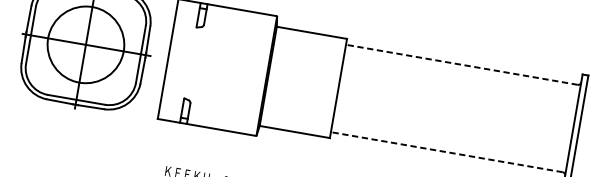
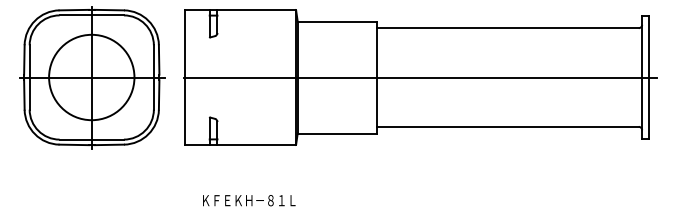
line: (461, 65) -> (507, 28), dashed -> solid
line: (376, 95) -> (420, 77), added
line: (446, 151) -> (507, 126), dashed -> solid

